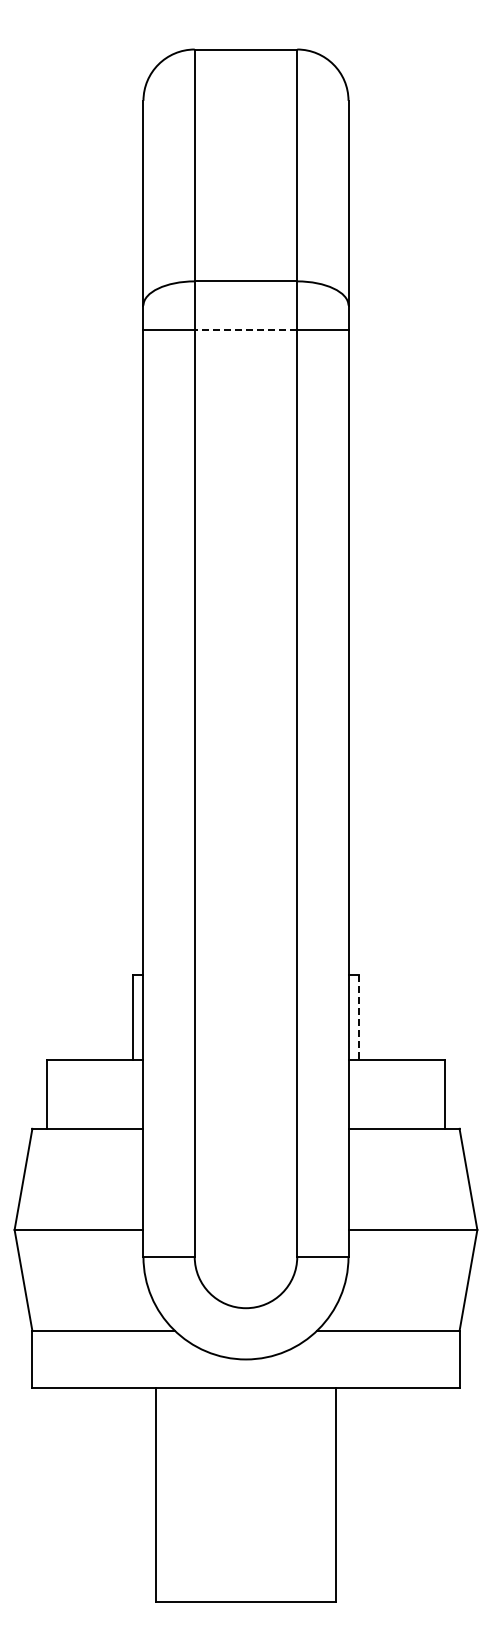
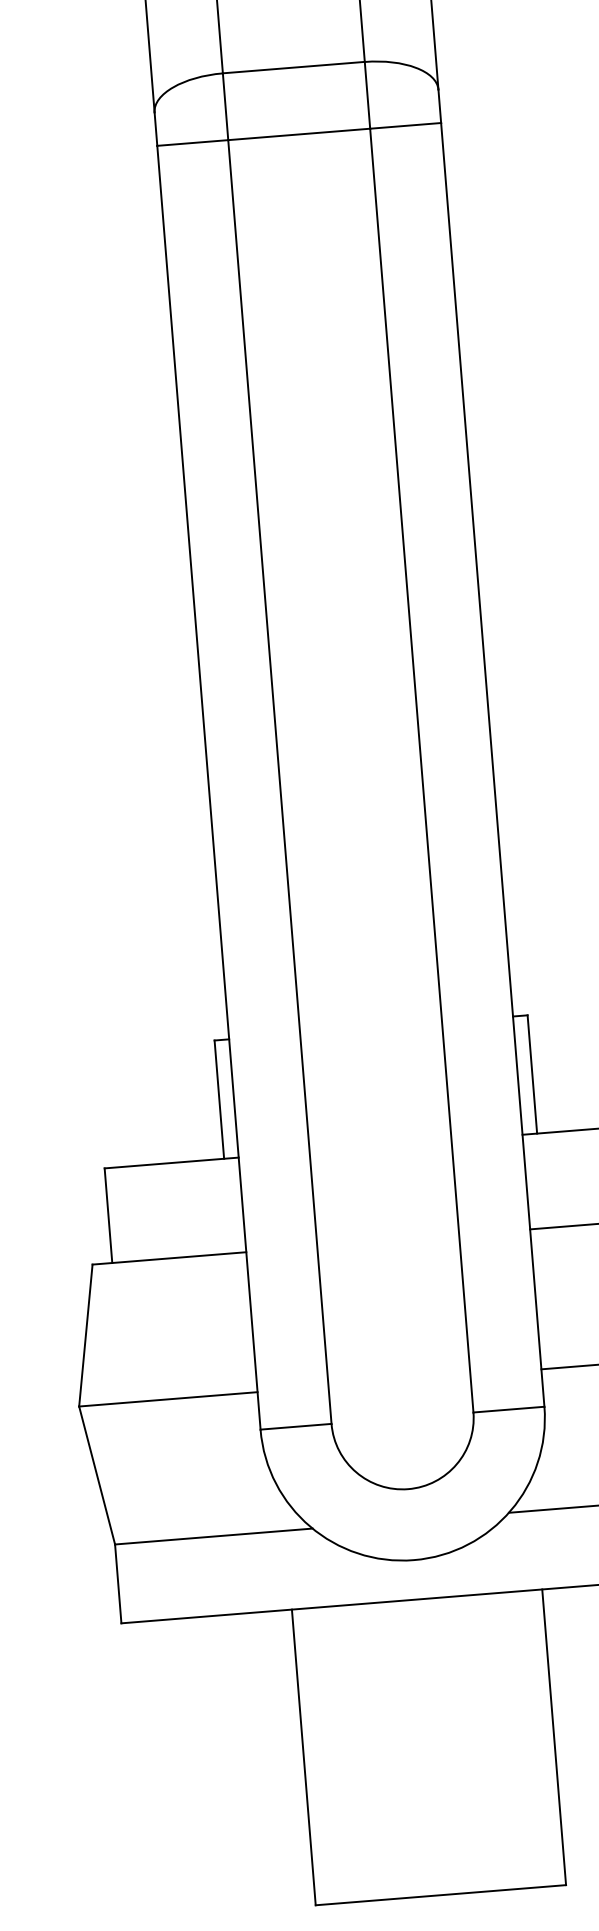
line: (245, 329) -> (298, 134), dashed -> solid
line: (359, 1017) -> (532, 1074), dashed -> solid

